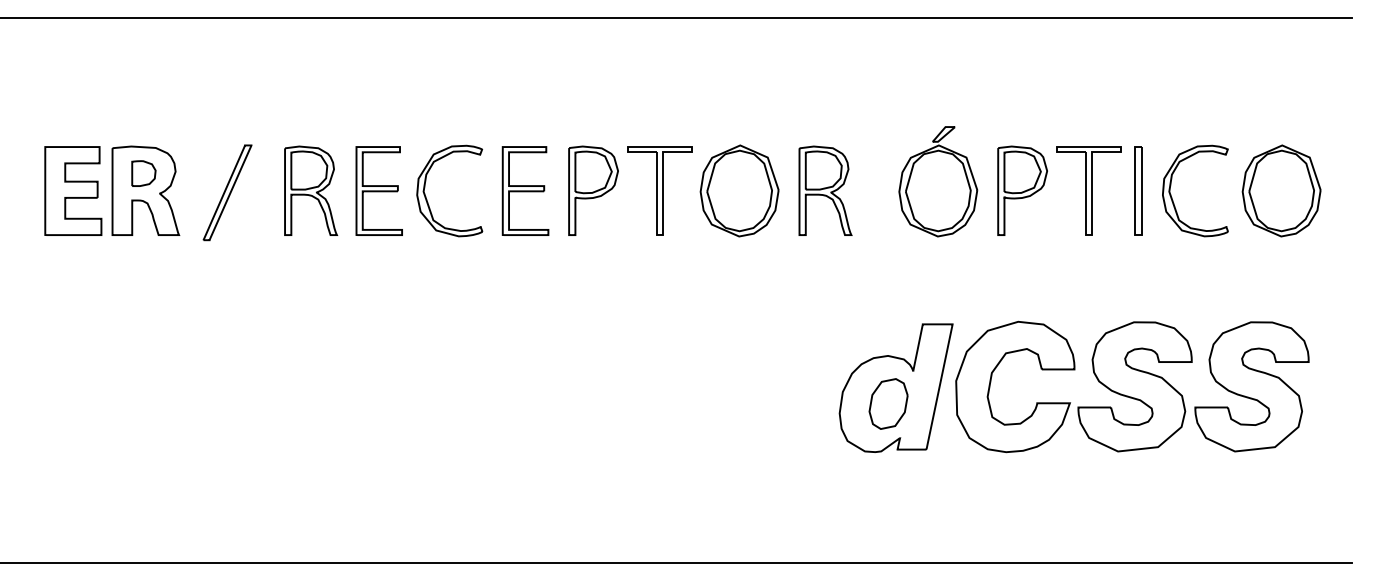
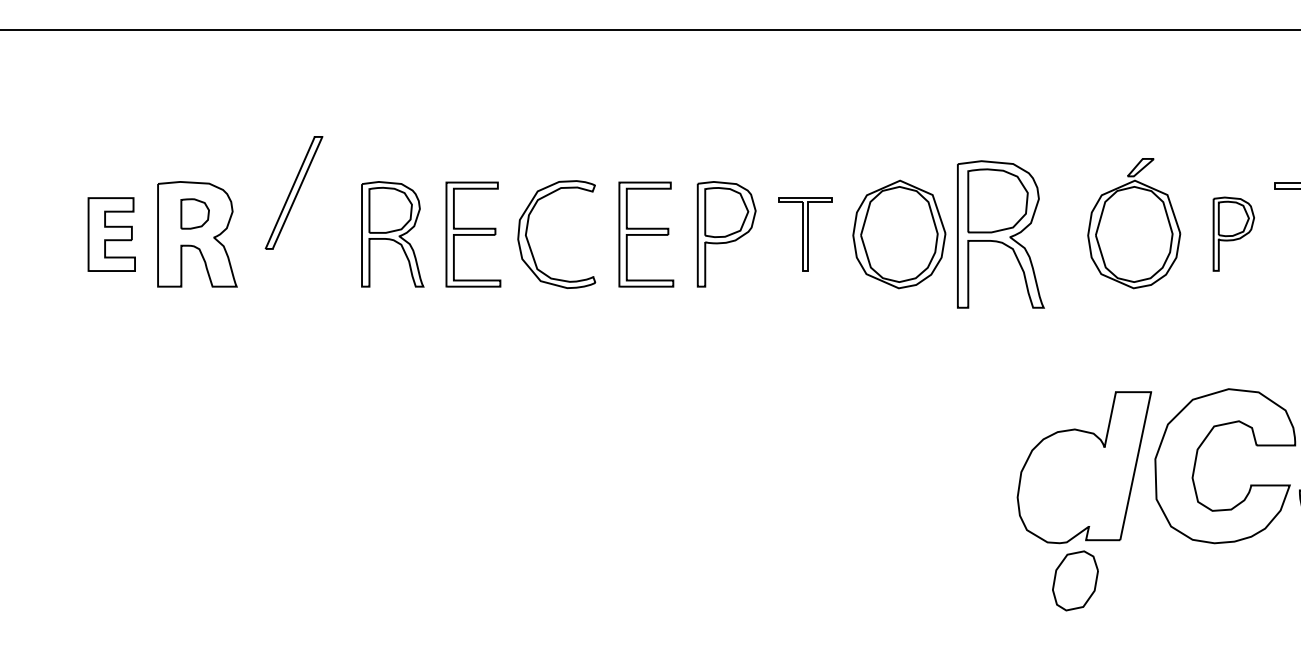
part: (73, 190) -> (111, 233), size x0.7
part: (659, 190) -> (804, 233), size x0.7
part: (825, 190) -> (1000, 233), size x1.4
part: (1022, 190) -> (1233, 233), size x0.7
part: (227, 192) -> (293, 192), moved
part: (888, 403) -> (1075, 580), moved

